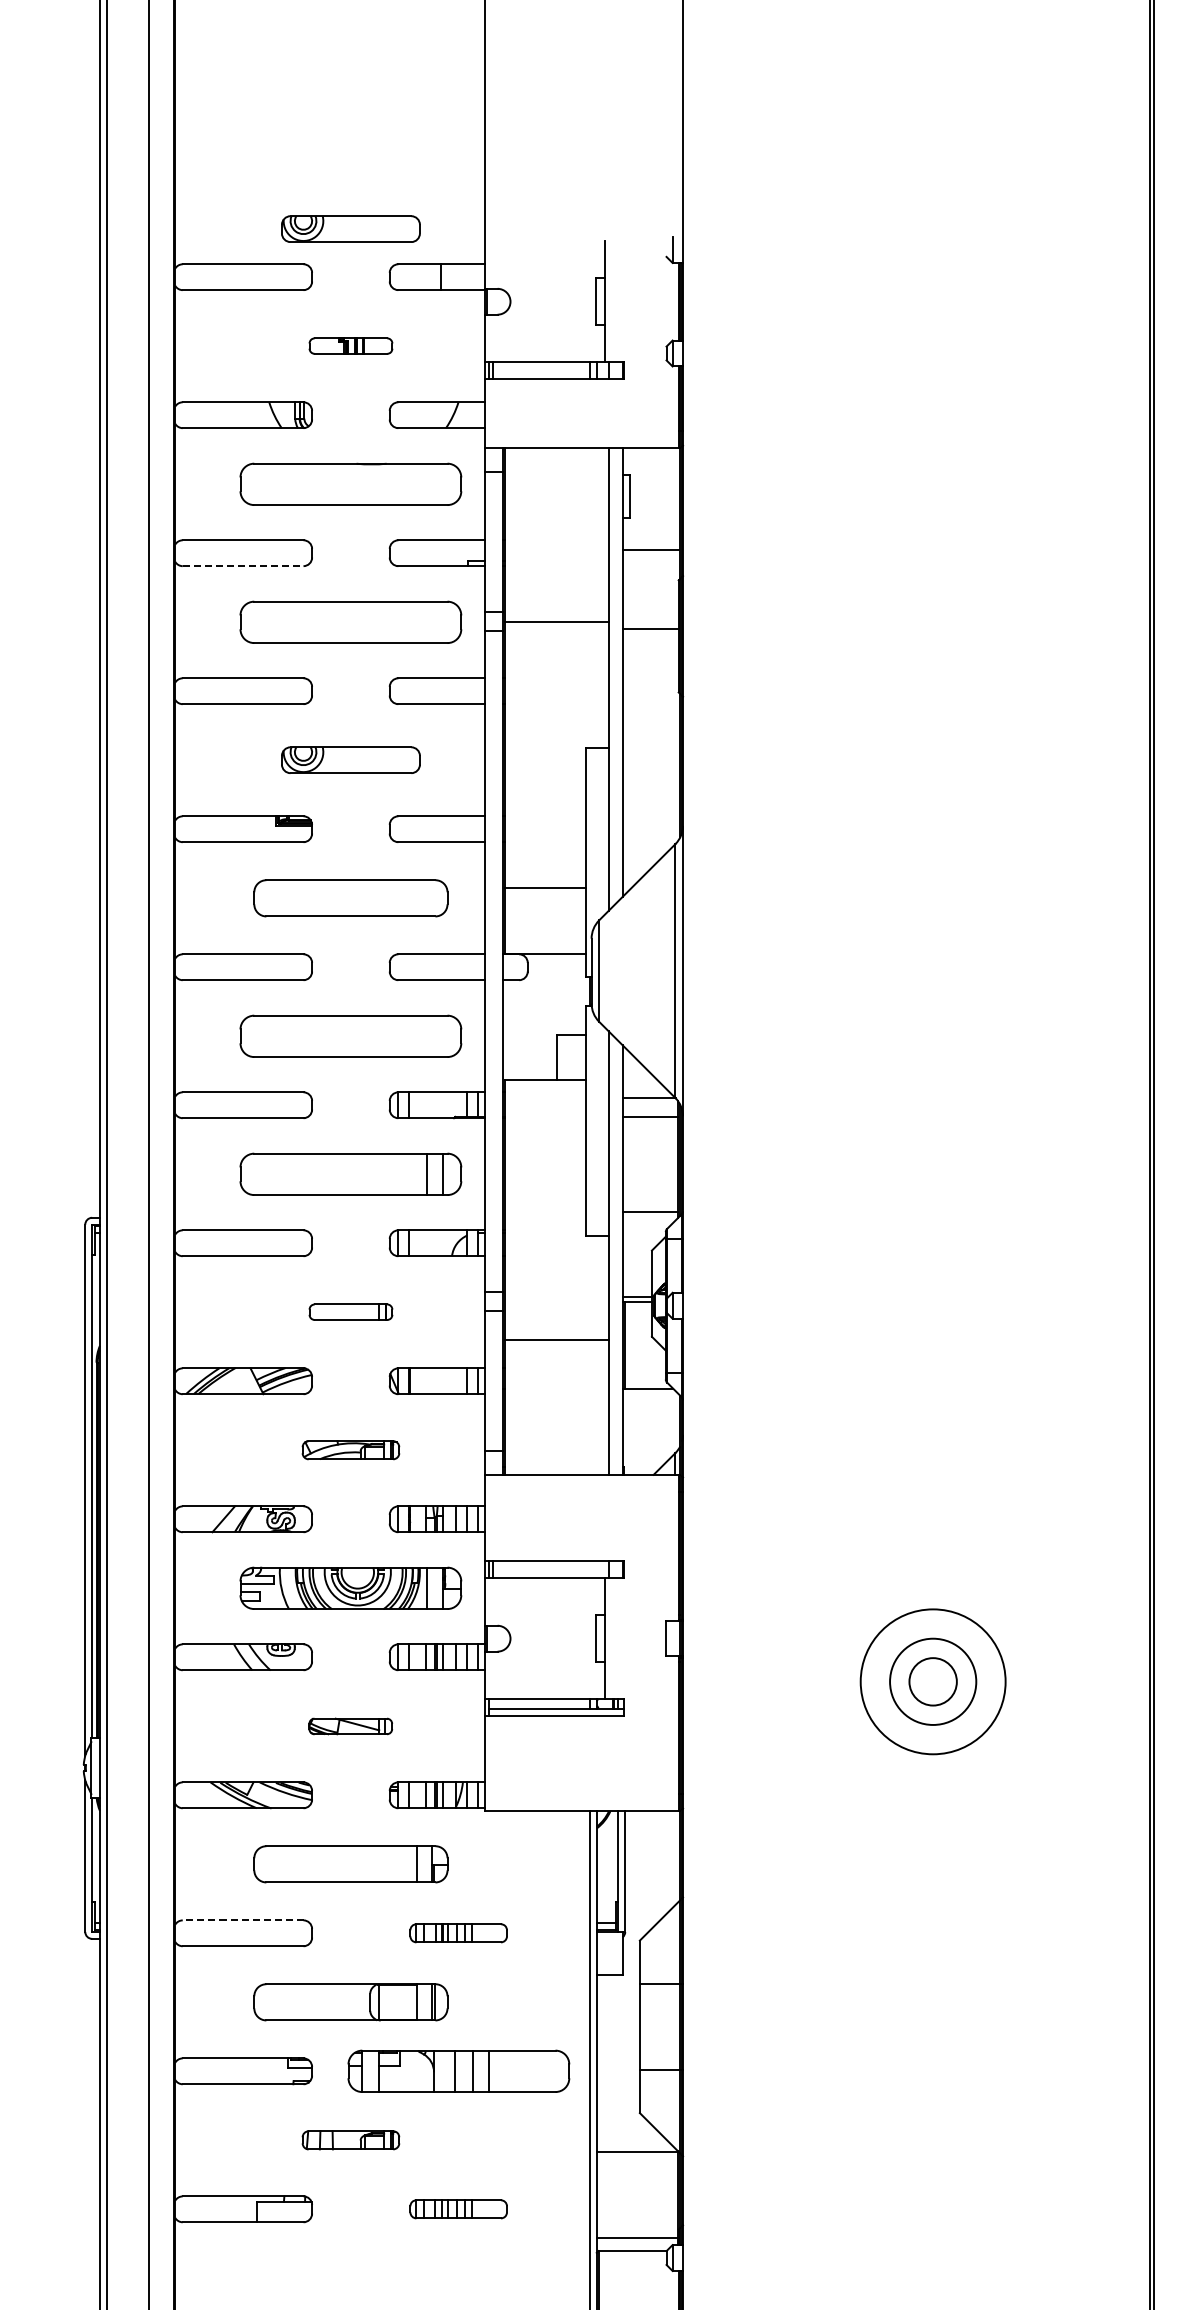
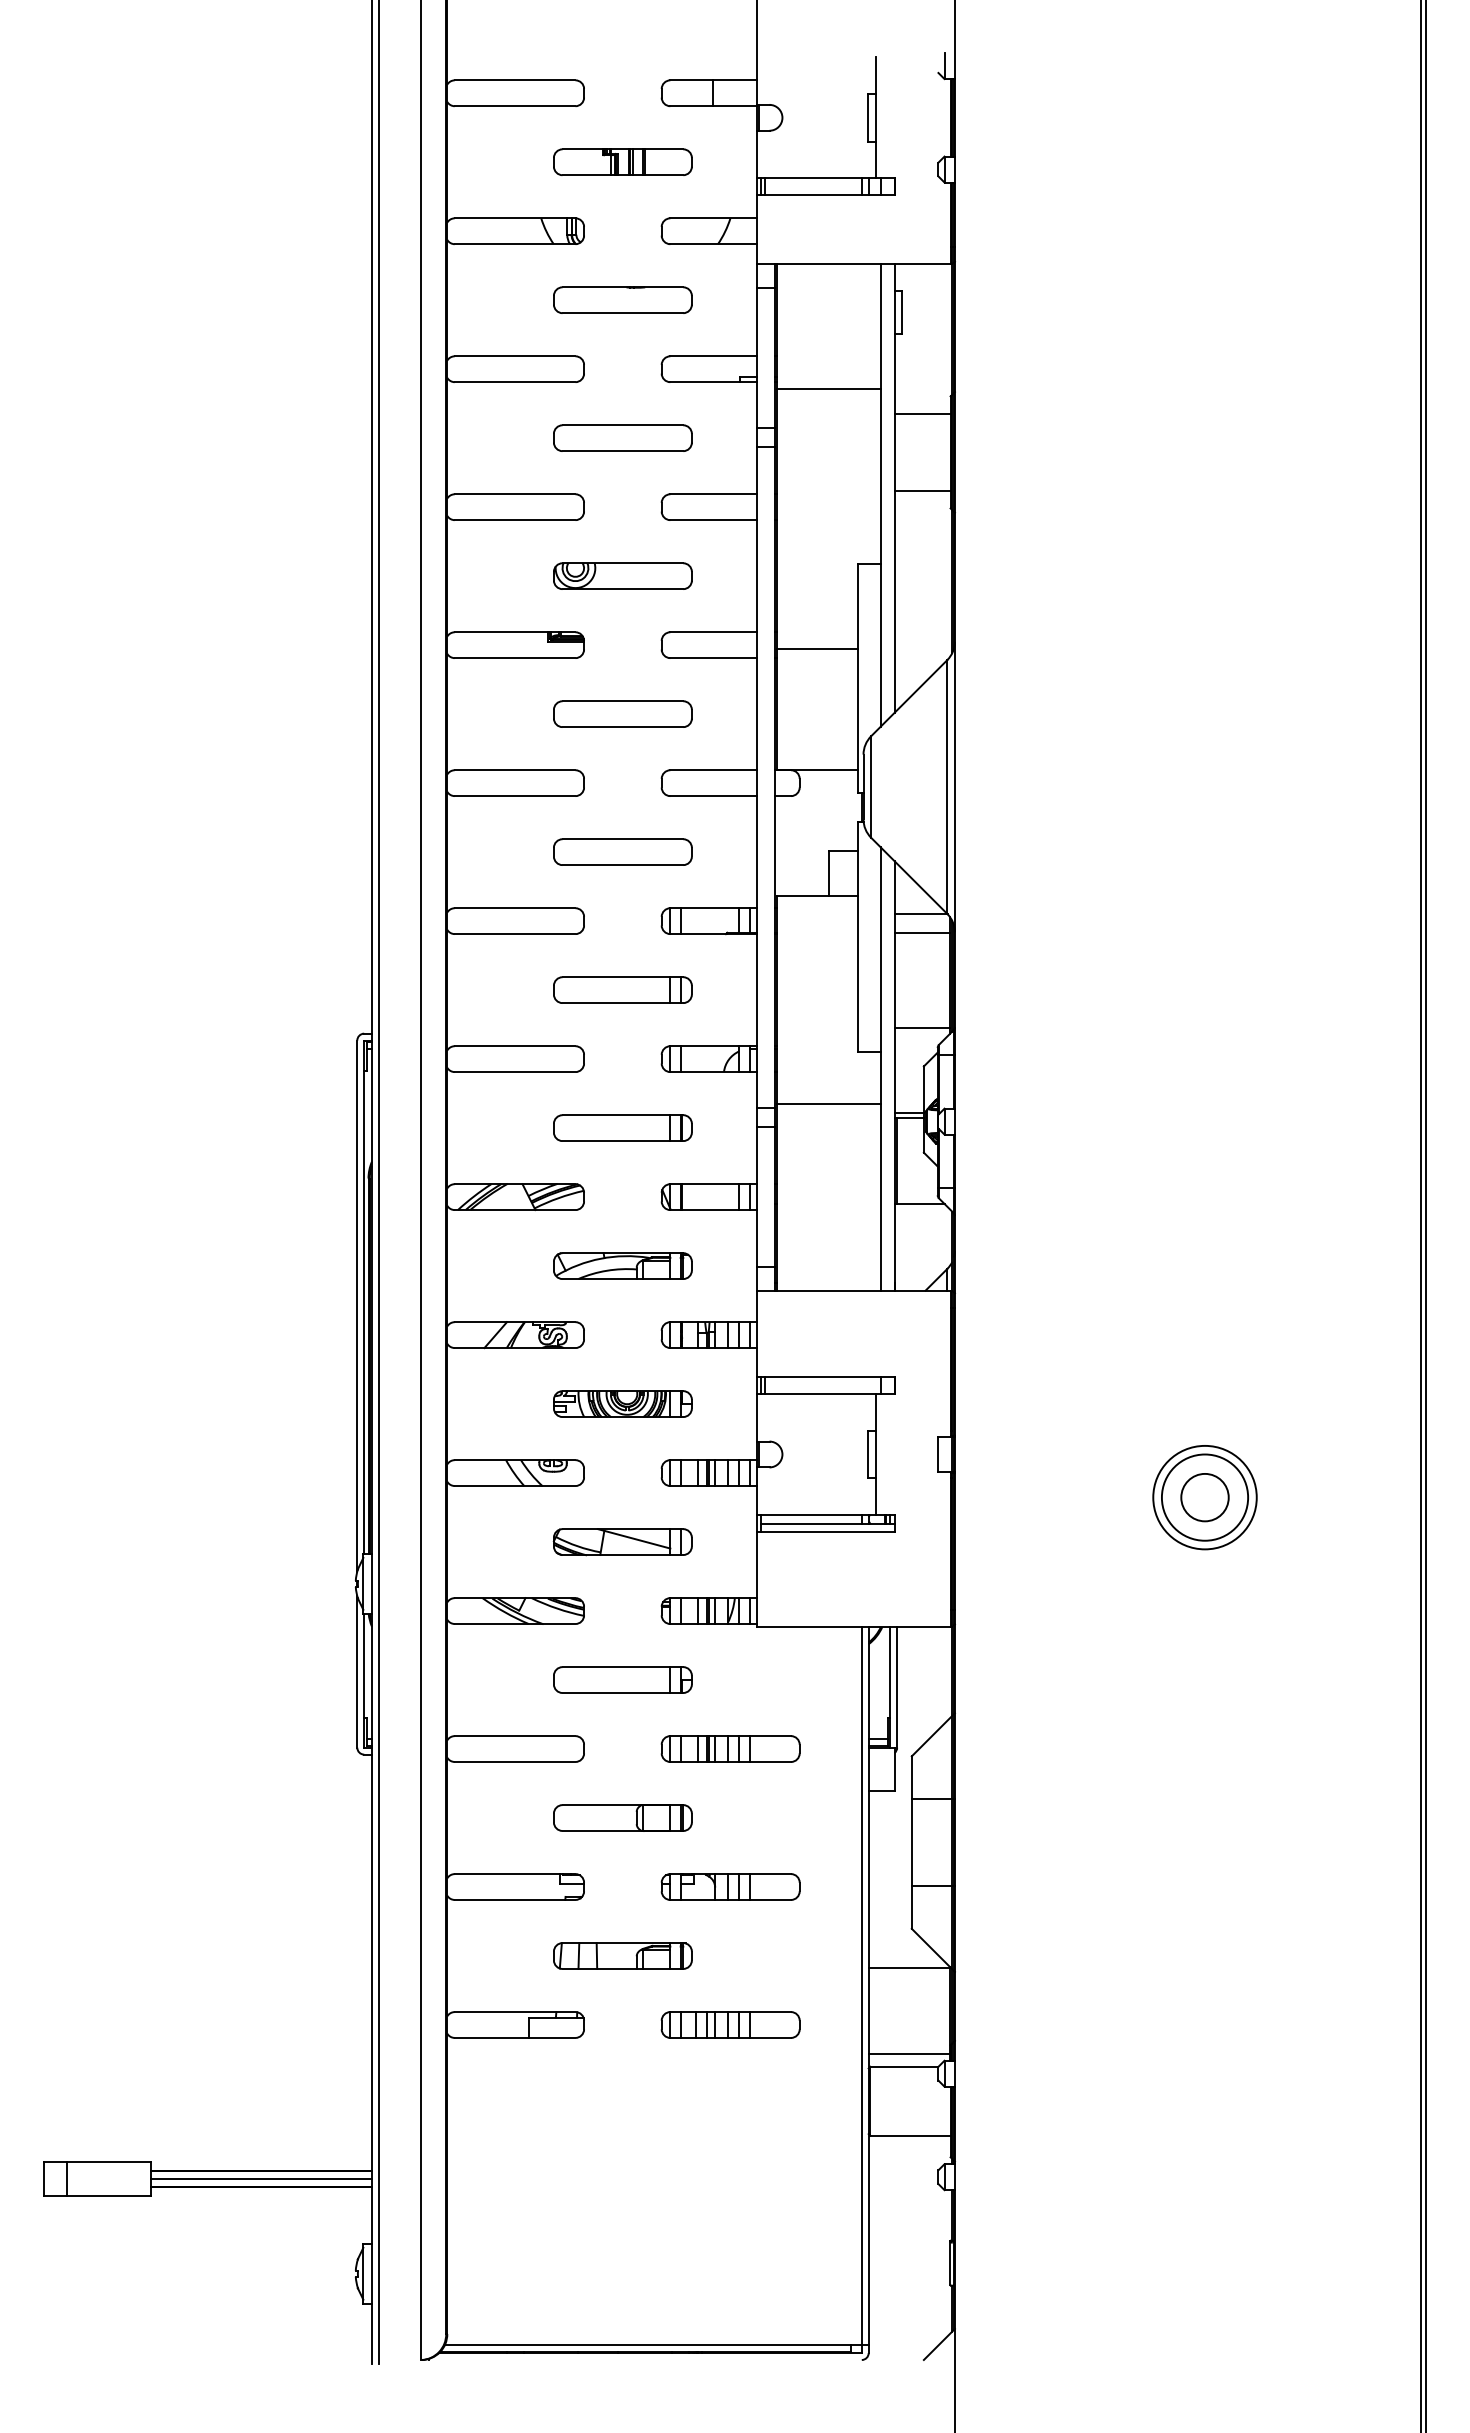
part: (350, 228) -> (622, 44), removed
part: (350, 345) -> (622, 161), size x1.67
part: (350, 483) -> (622, 299), size x0.62
line: (650, 549) -> (922, 413), moved
line: (243, 566) -> (515, 382), dashed -> solid
part: (350, 621) -> (622, 437), size x0.62
line: (556, 622) -> (828, 389), moved
line: (650, 629) -> (922, 491), moved
line: (545, 888) -> (817, 649), moved
part: (350, 897) -> (622, 713), size x0.71
part: (350, 1035) -> (622, 851), size x0.62
part: (350, 1173) -> (622, 989), size x0.62
part: (350, 1311) -> (622, 1127), size x1.67
line: (556, 1339) -> (828, 1103), moved
part: (350, 1449) -> (622, 1265), size x1.43
part: (350, 1587) -> (622, 1403), size x0.62
circle: (932, 1681) -> (1204, 1497), size x0.71
part: (350, 1726) -> (622, 1542), size x1.67
part: (350, 1863) -> (622, 1679), size x0.71
line: (242, 1920) -> (514, 1736), dashed -> solid
part: (458, 1932) -> (730, 1748), size x1.43
part: (350, 2001) -> (622, 1817), size x0.71
part: (458, 2070) -> (730, 1886), size x0.62
part: (350, 2139) -> (622, 1955), size x1.43
part: (458, 2208) -> (730, 2024), size x1.43

